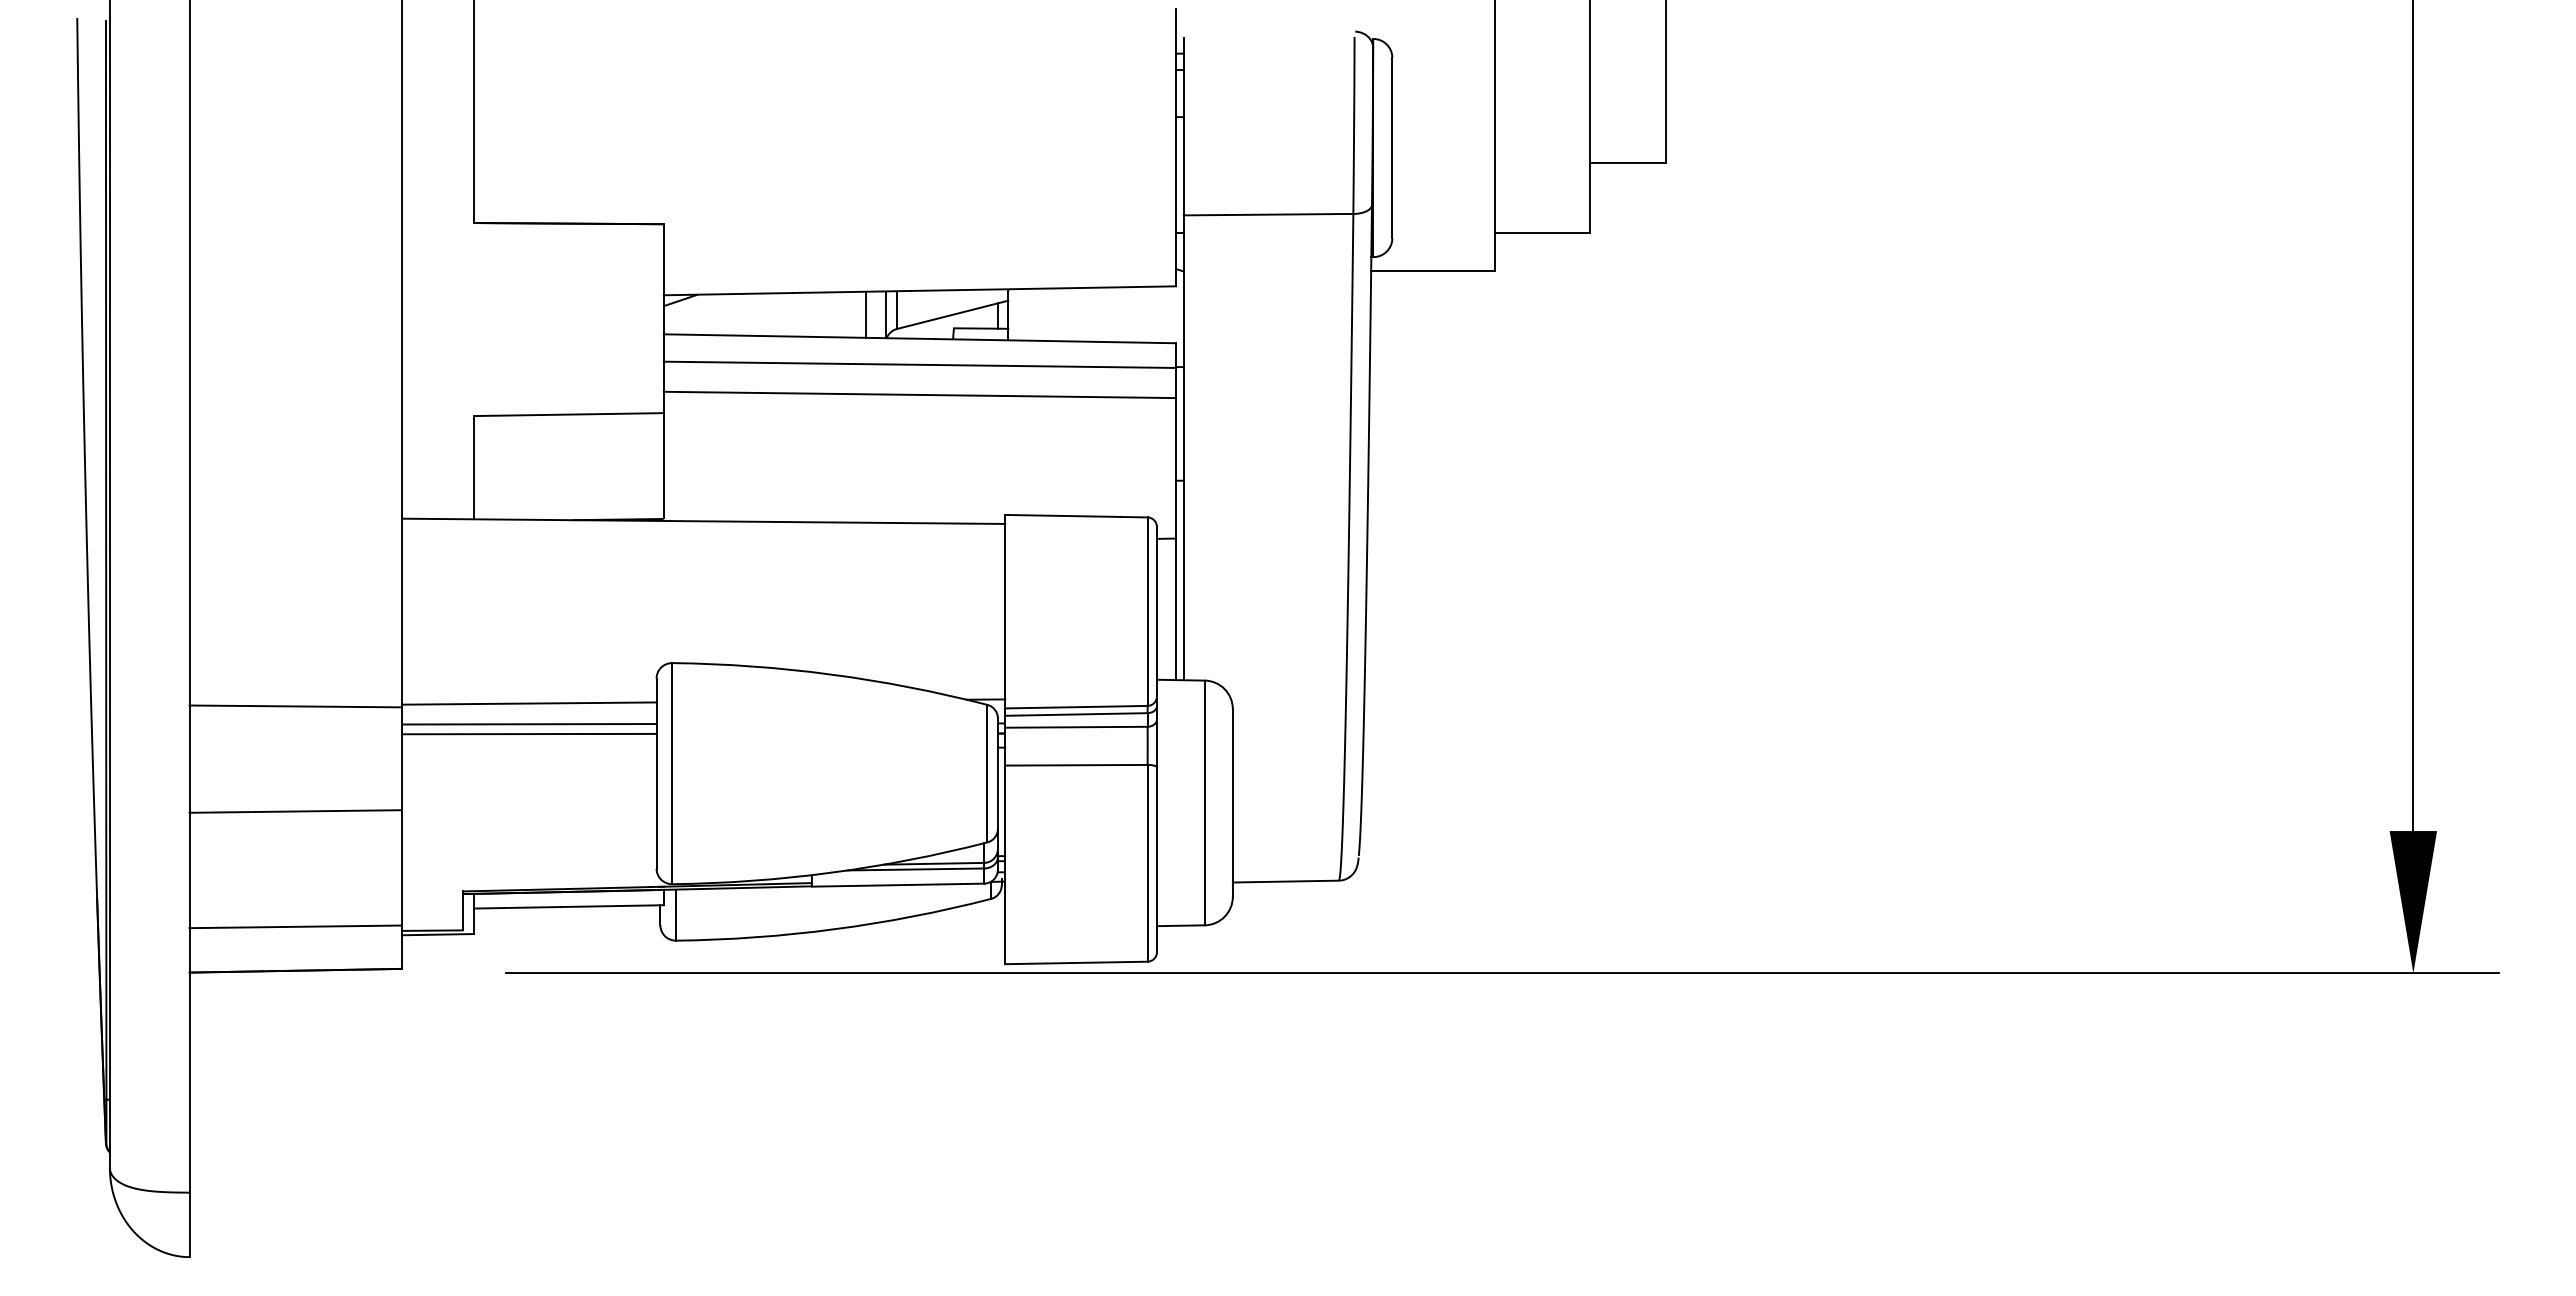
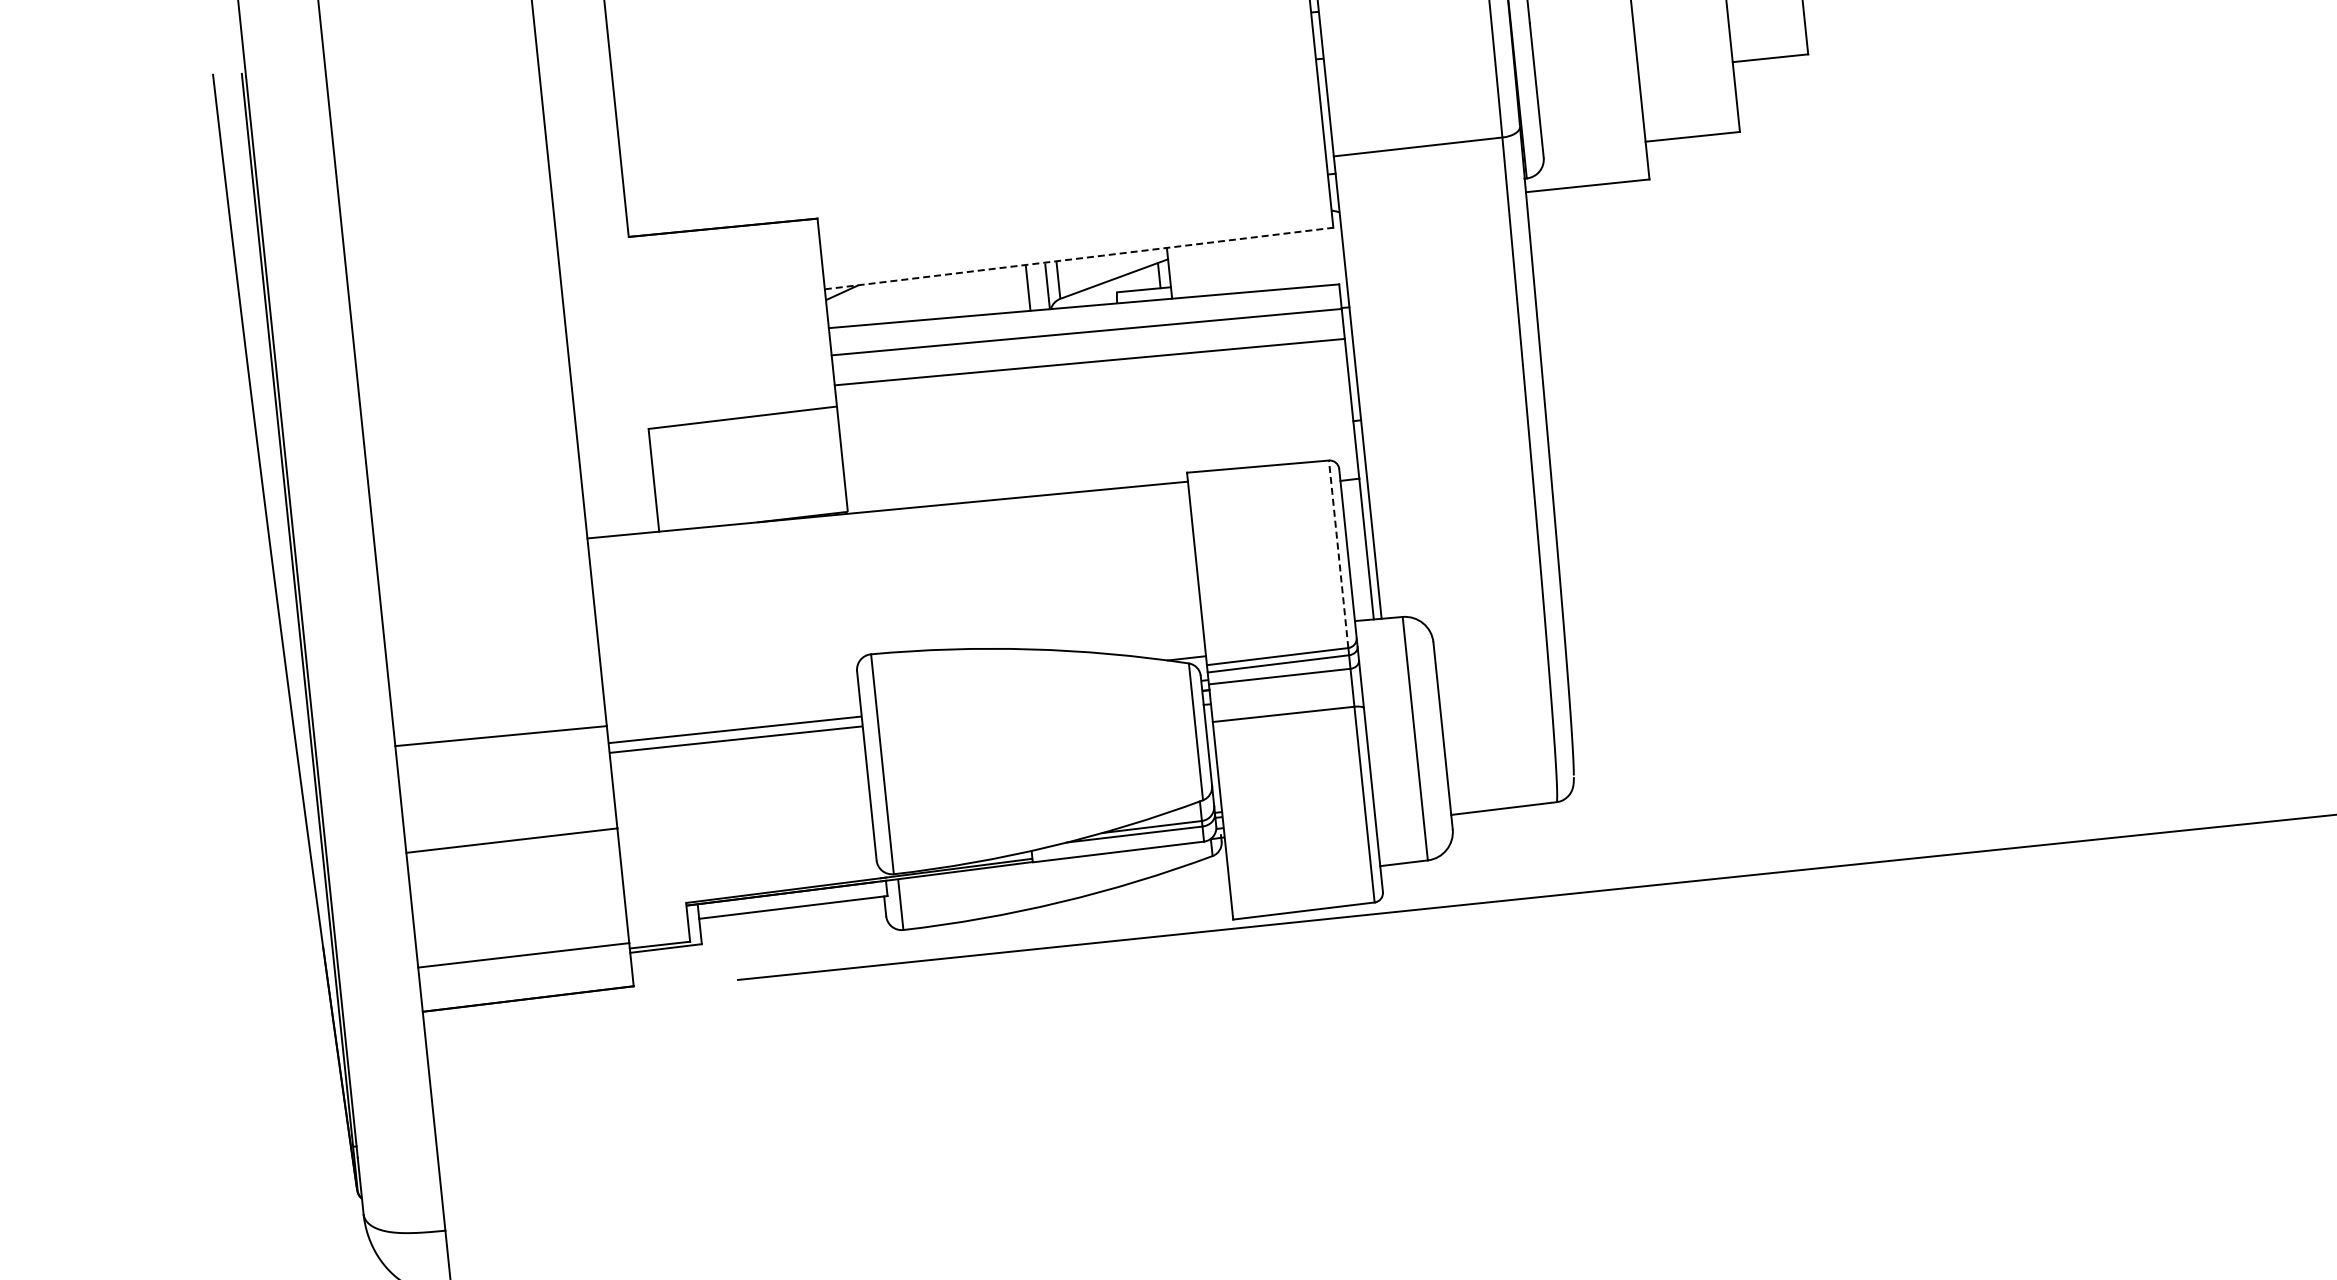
line: (920, 290) -> (1079, 258), solid -> dashed
line: (1147, 611) -> (1338, 554), solid -> dashed
line: (529, 703) -> (733, 709), removed

